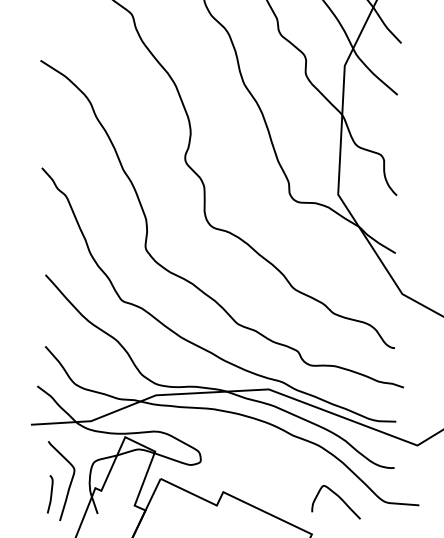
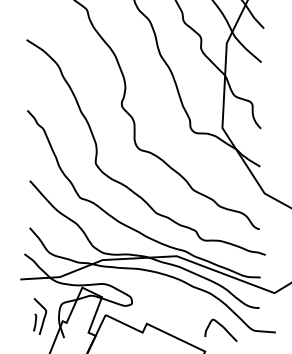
part: (60, 481) -> (39, 316), size x0.7

